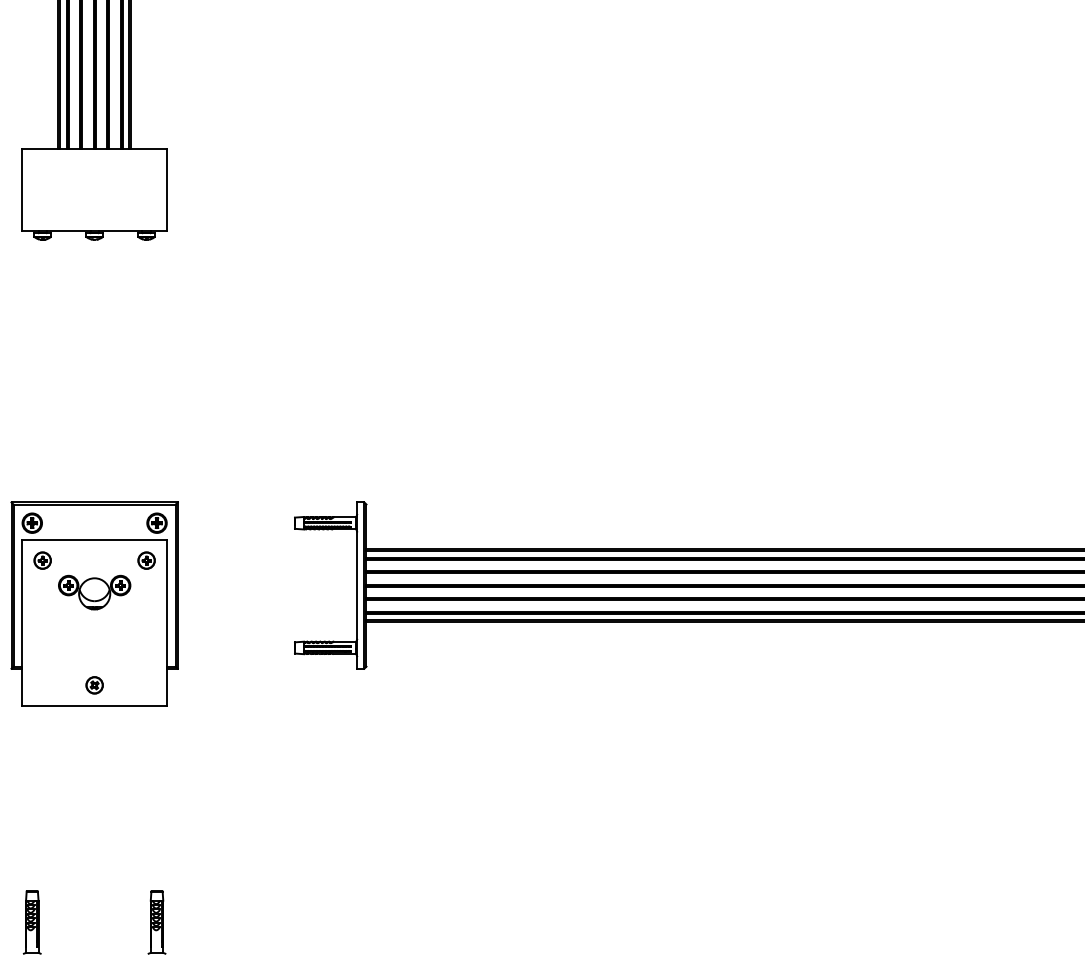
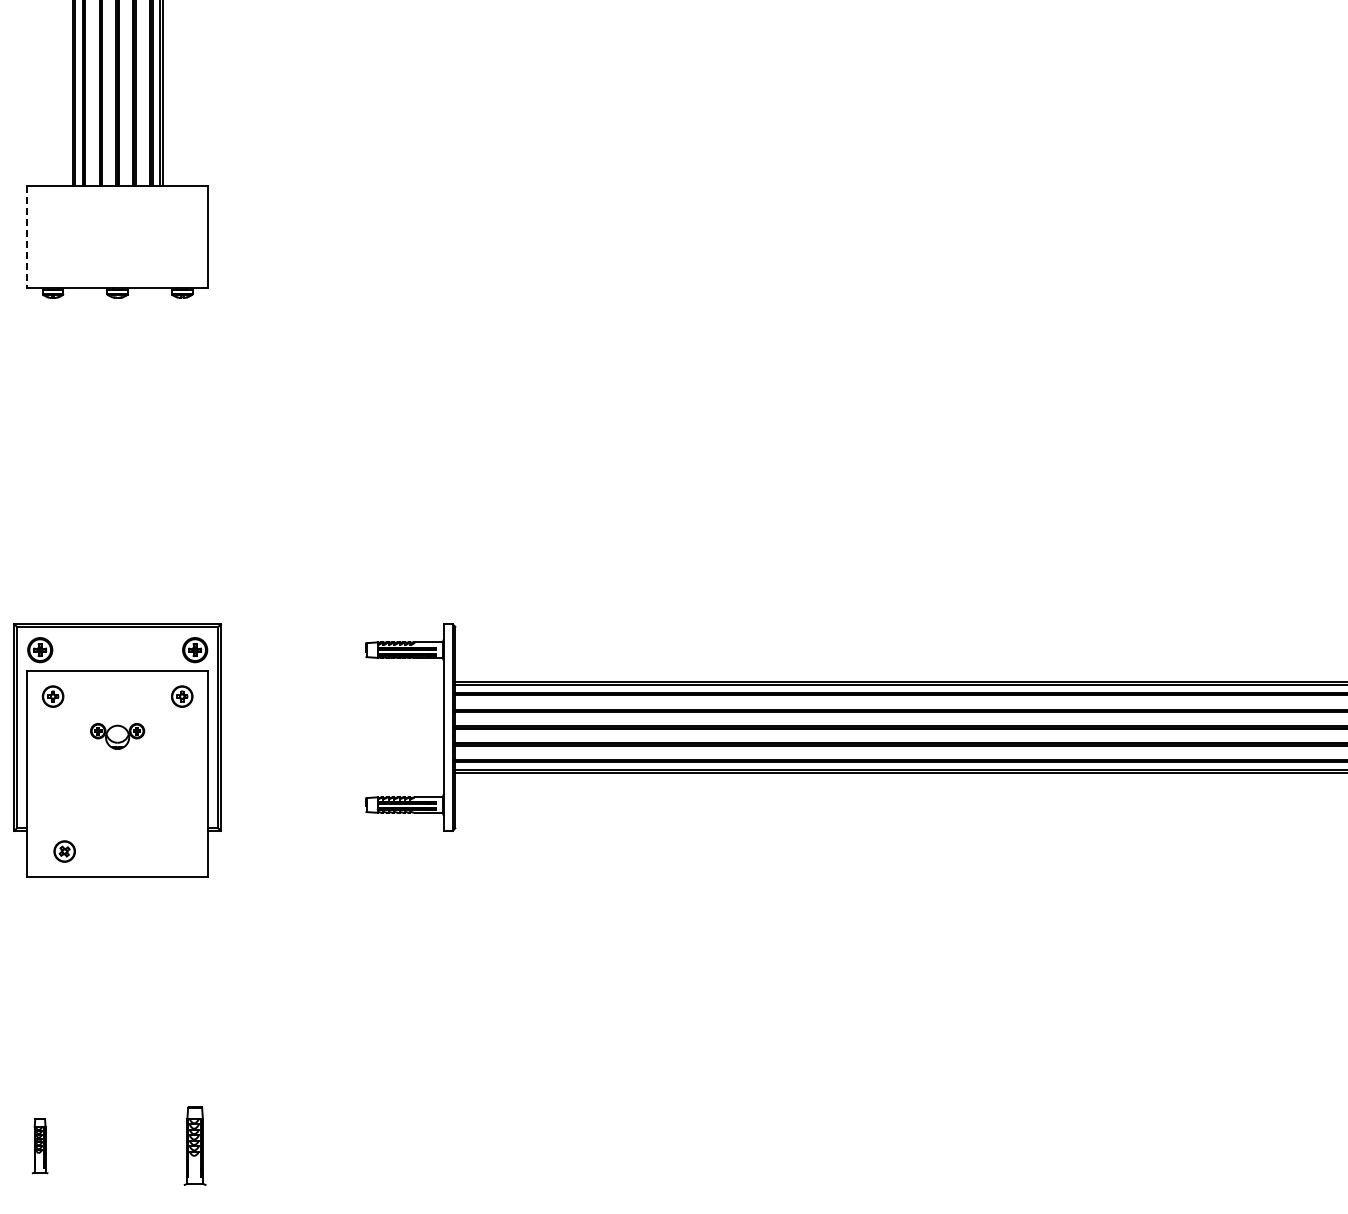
line: (22, 190) -> (27, 236), solid -> dashed
part: (94, 592) -> (117, 736), size x0.6
part: (94, 685) -> (64, 851), moved
part: (31, 921) -> (39, 1145), size x0.7

